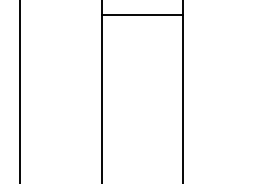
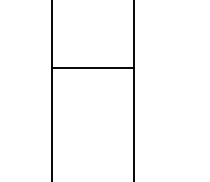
line: (141, 14) -> (92, 67), moved

